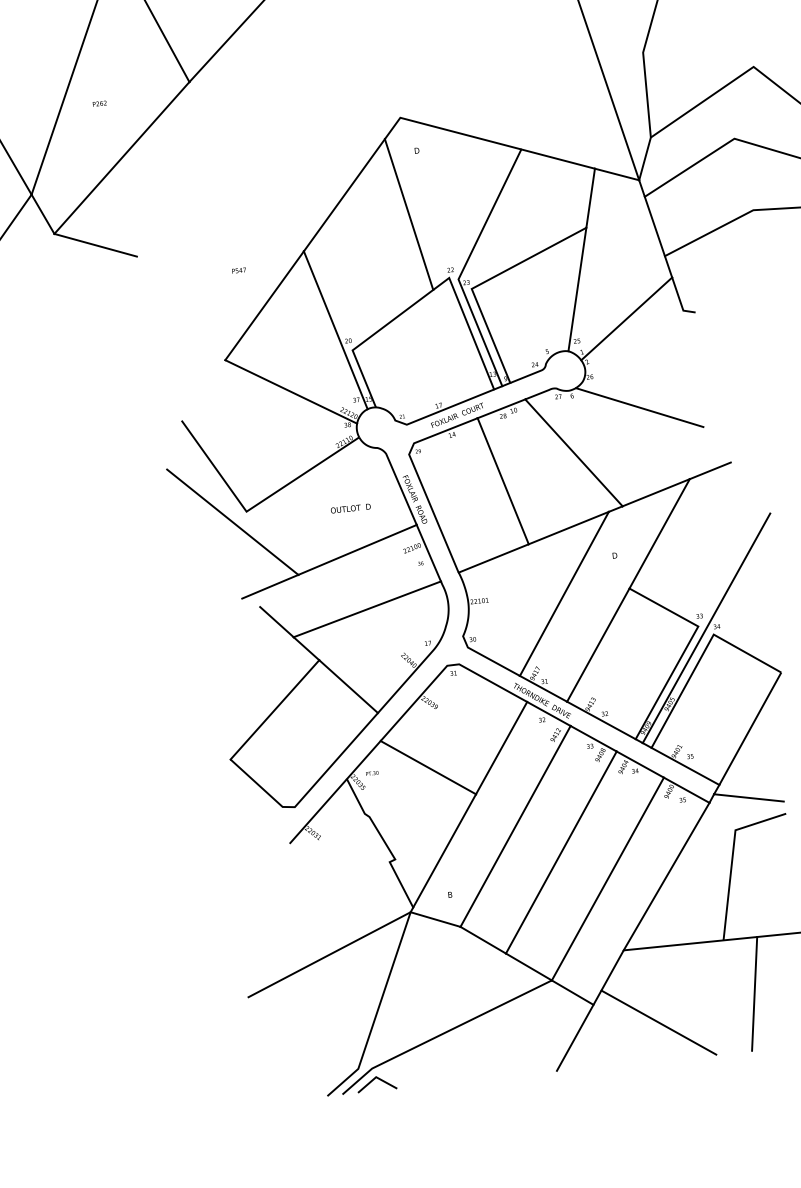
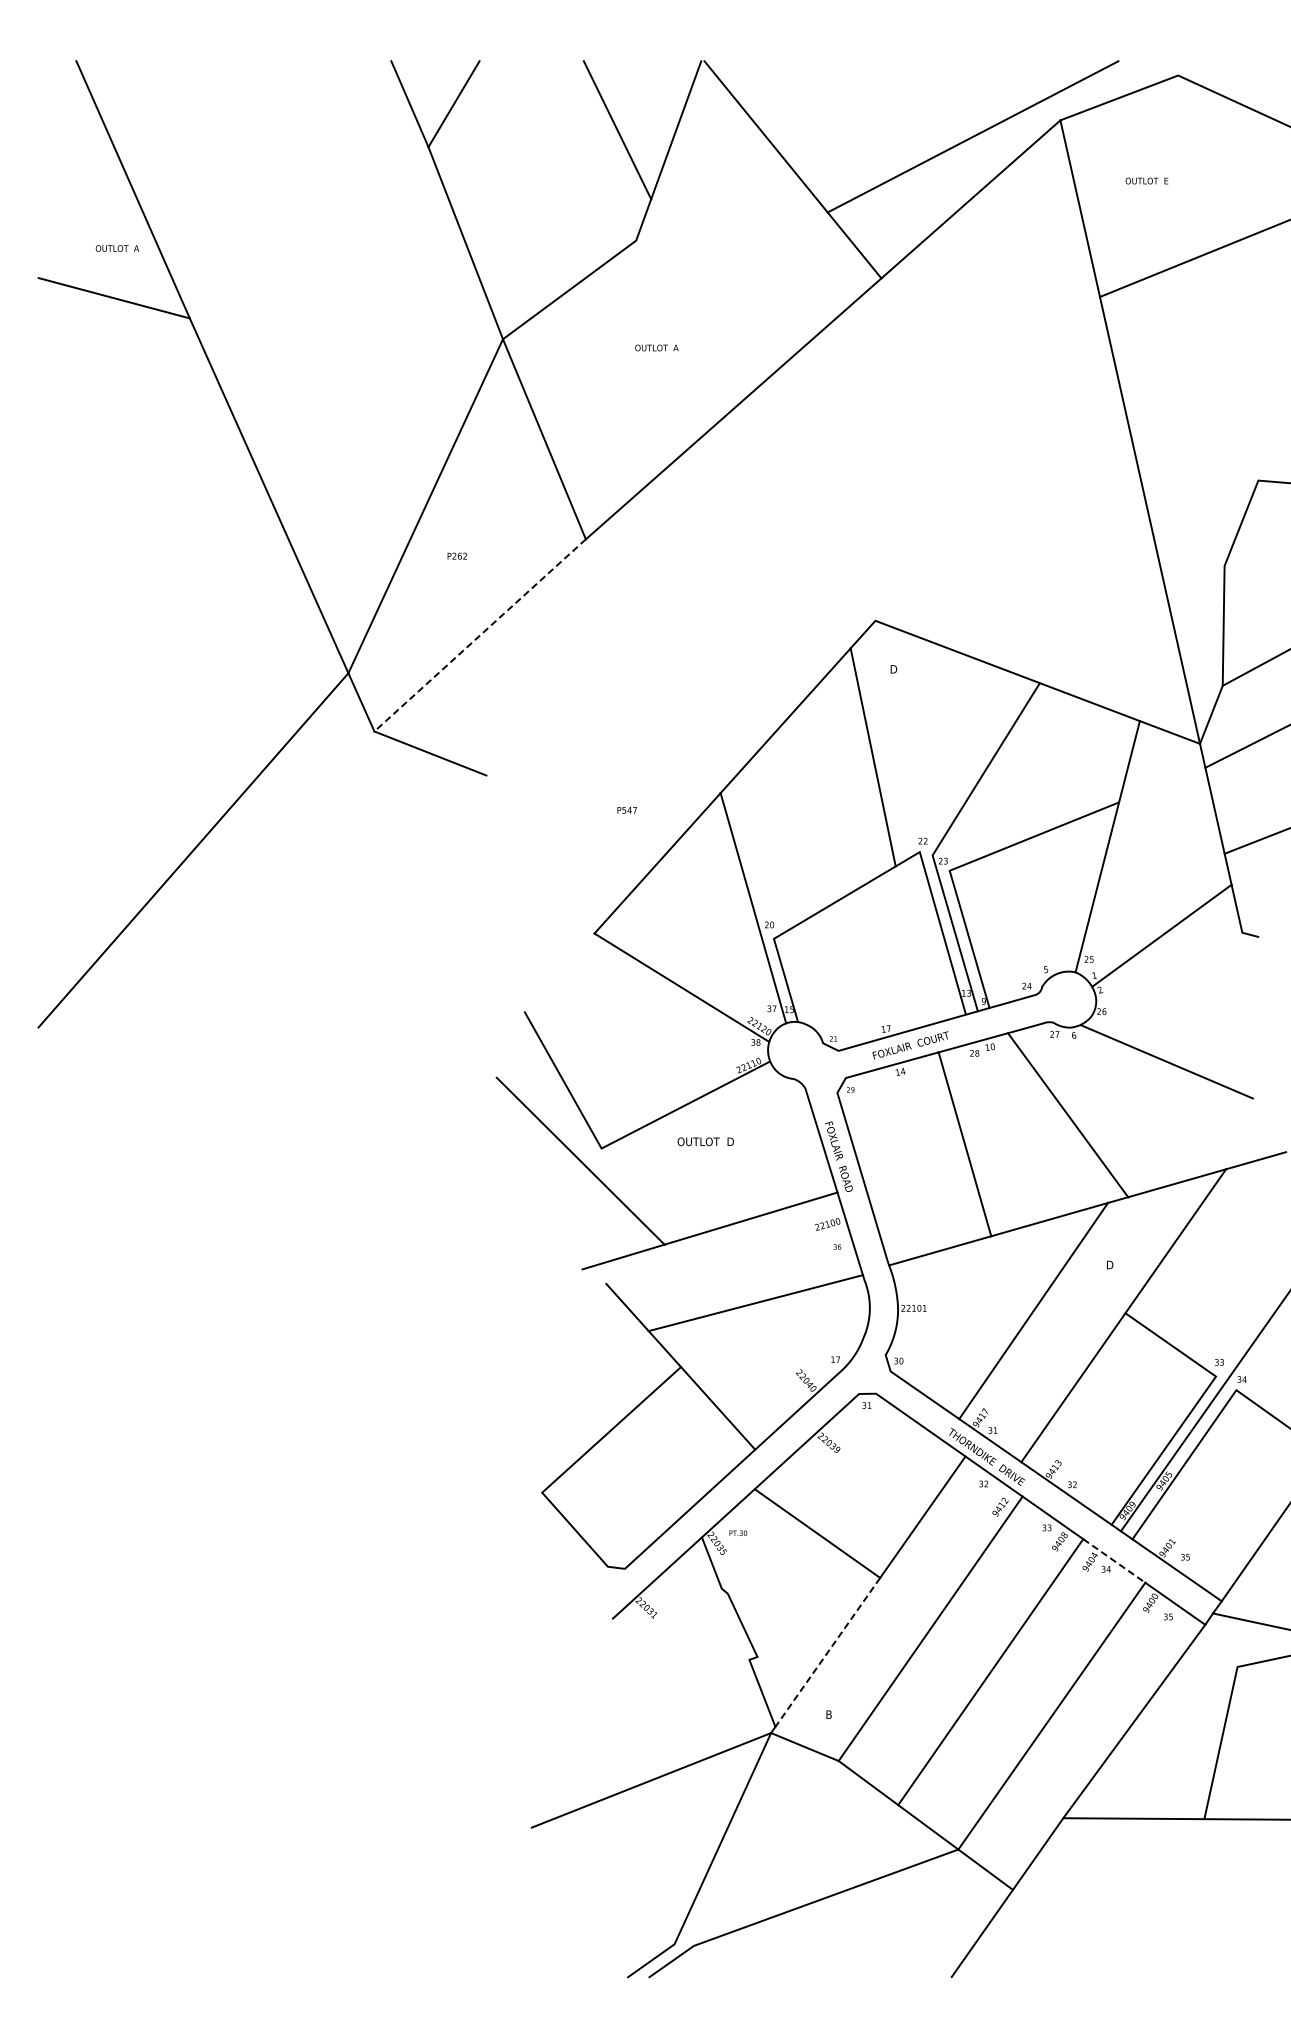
line: (122, 158) -> (480, 635), solid -> dashed
text: (350, 508) -> (705, 1141), moved
line: (640, 764) -> (1114, 1560), solid -> dashed
line: (444, 851) -> (827, 1652), solid -> dashed
line: (754, 993) -> (1239, 1898), removed
line: (658, 1022) -> (1101, 1924), removed
line: (377, 1079) -> (700, 1961), removed

